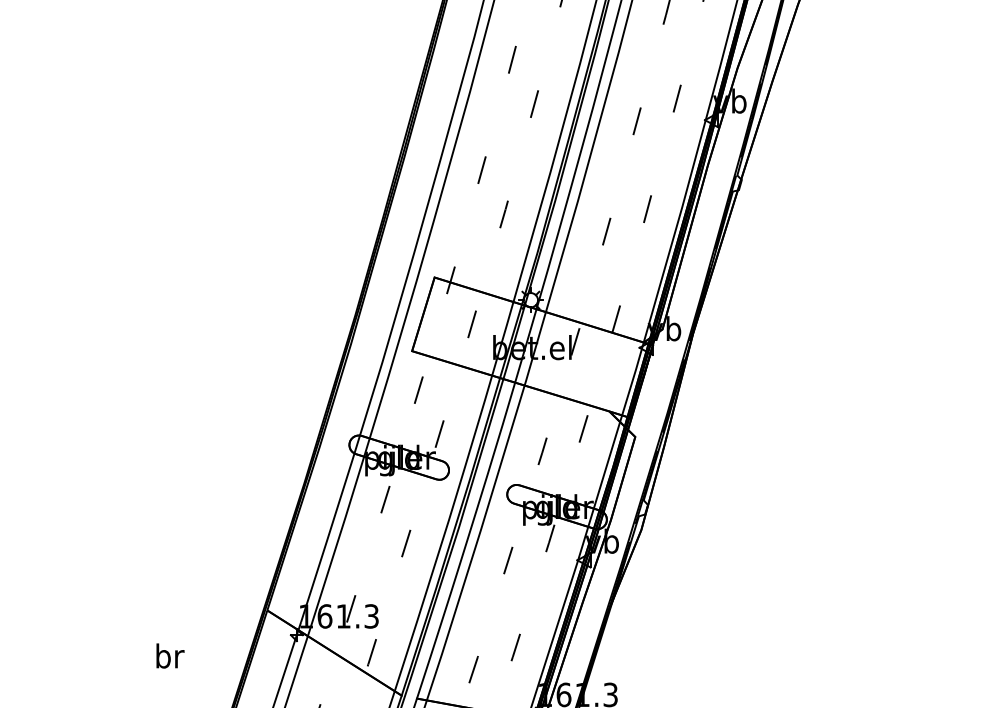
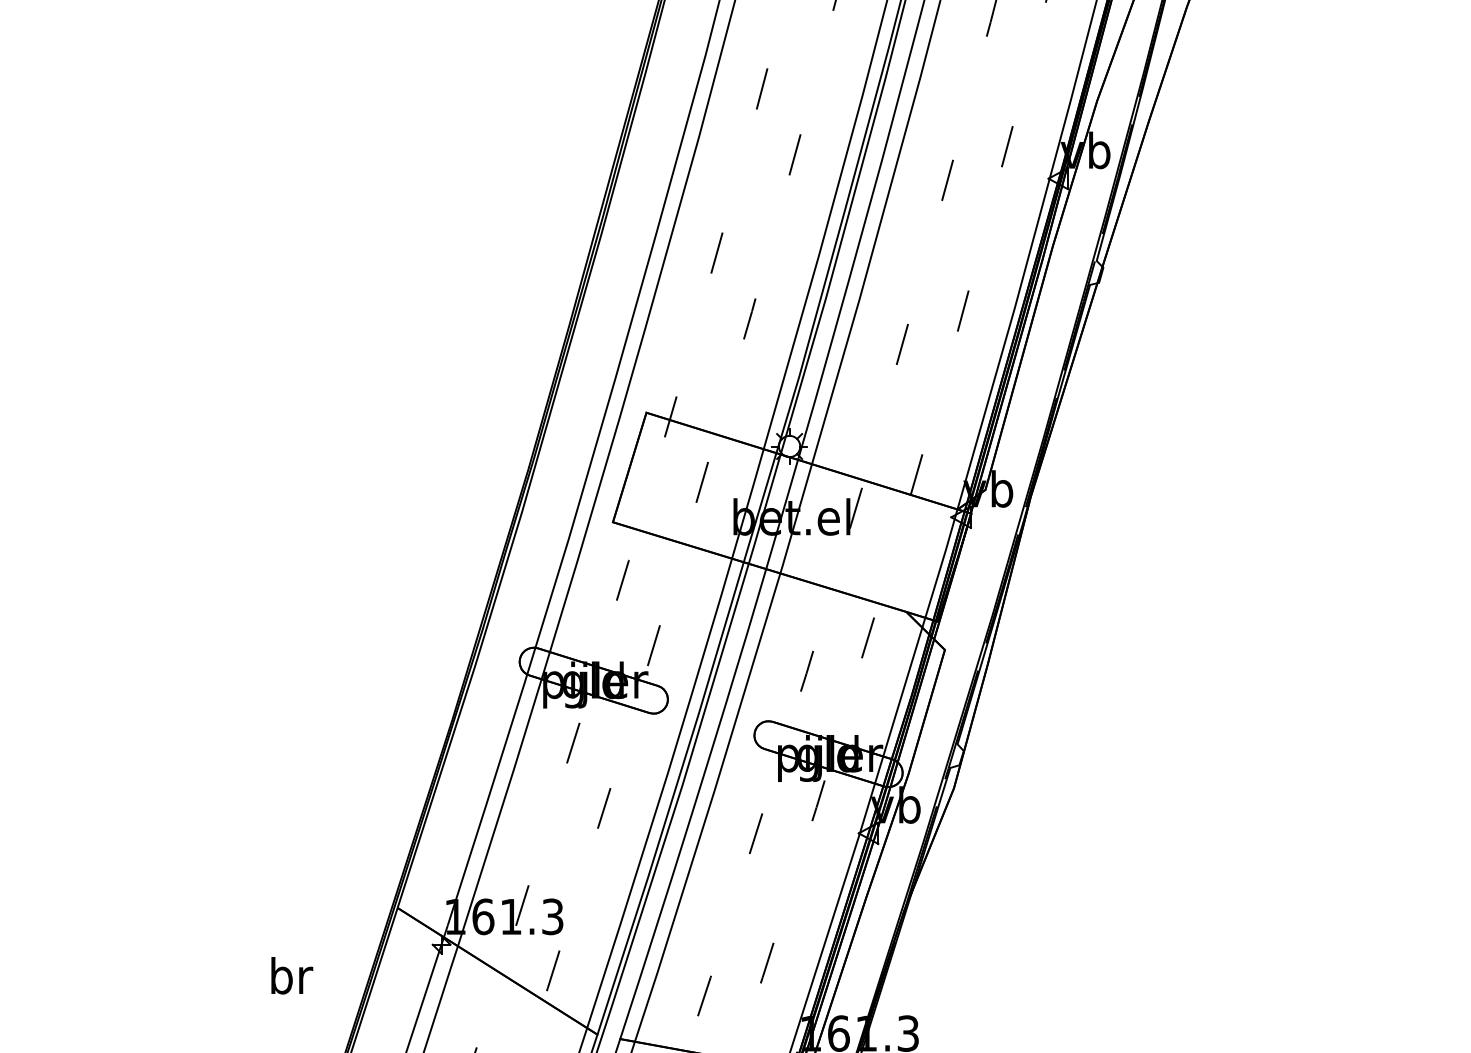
text: (170, 655) -> (292, 974), moved

